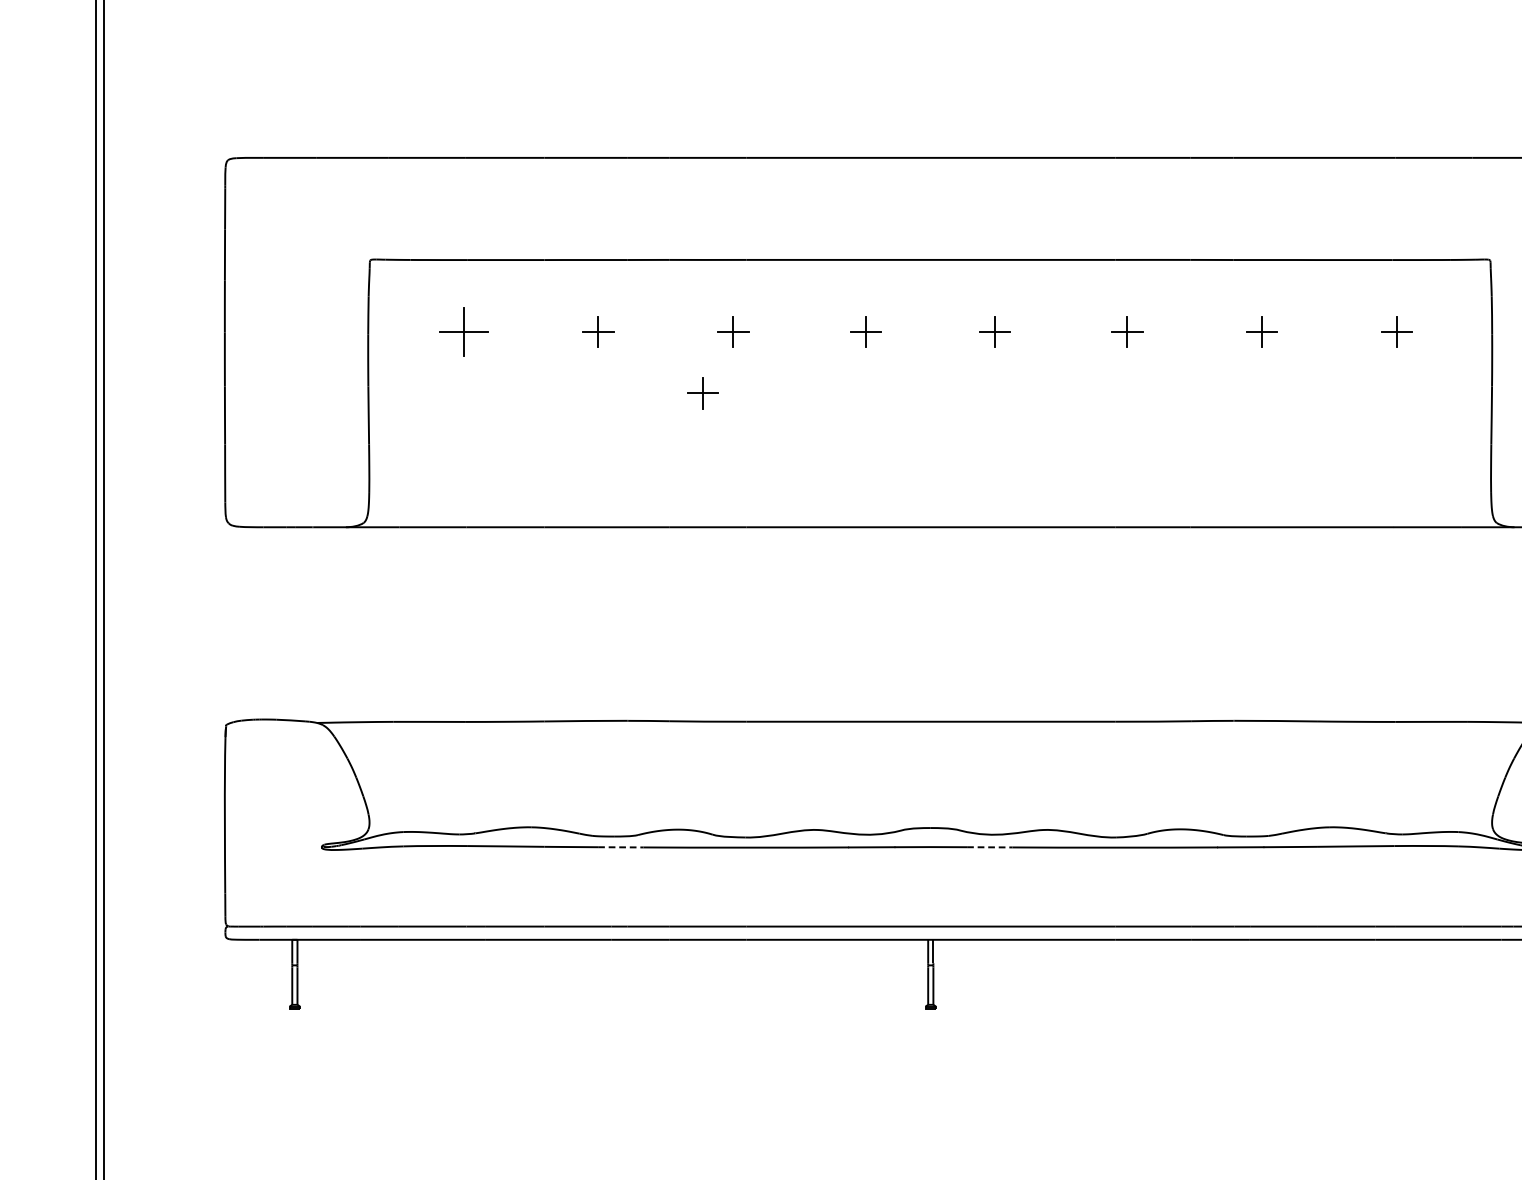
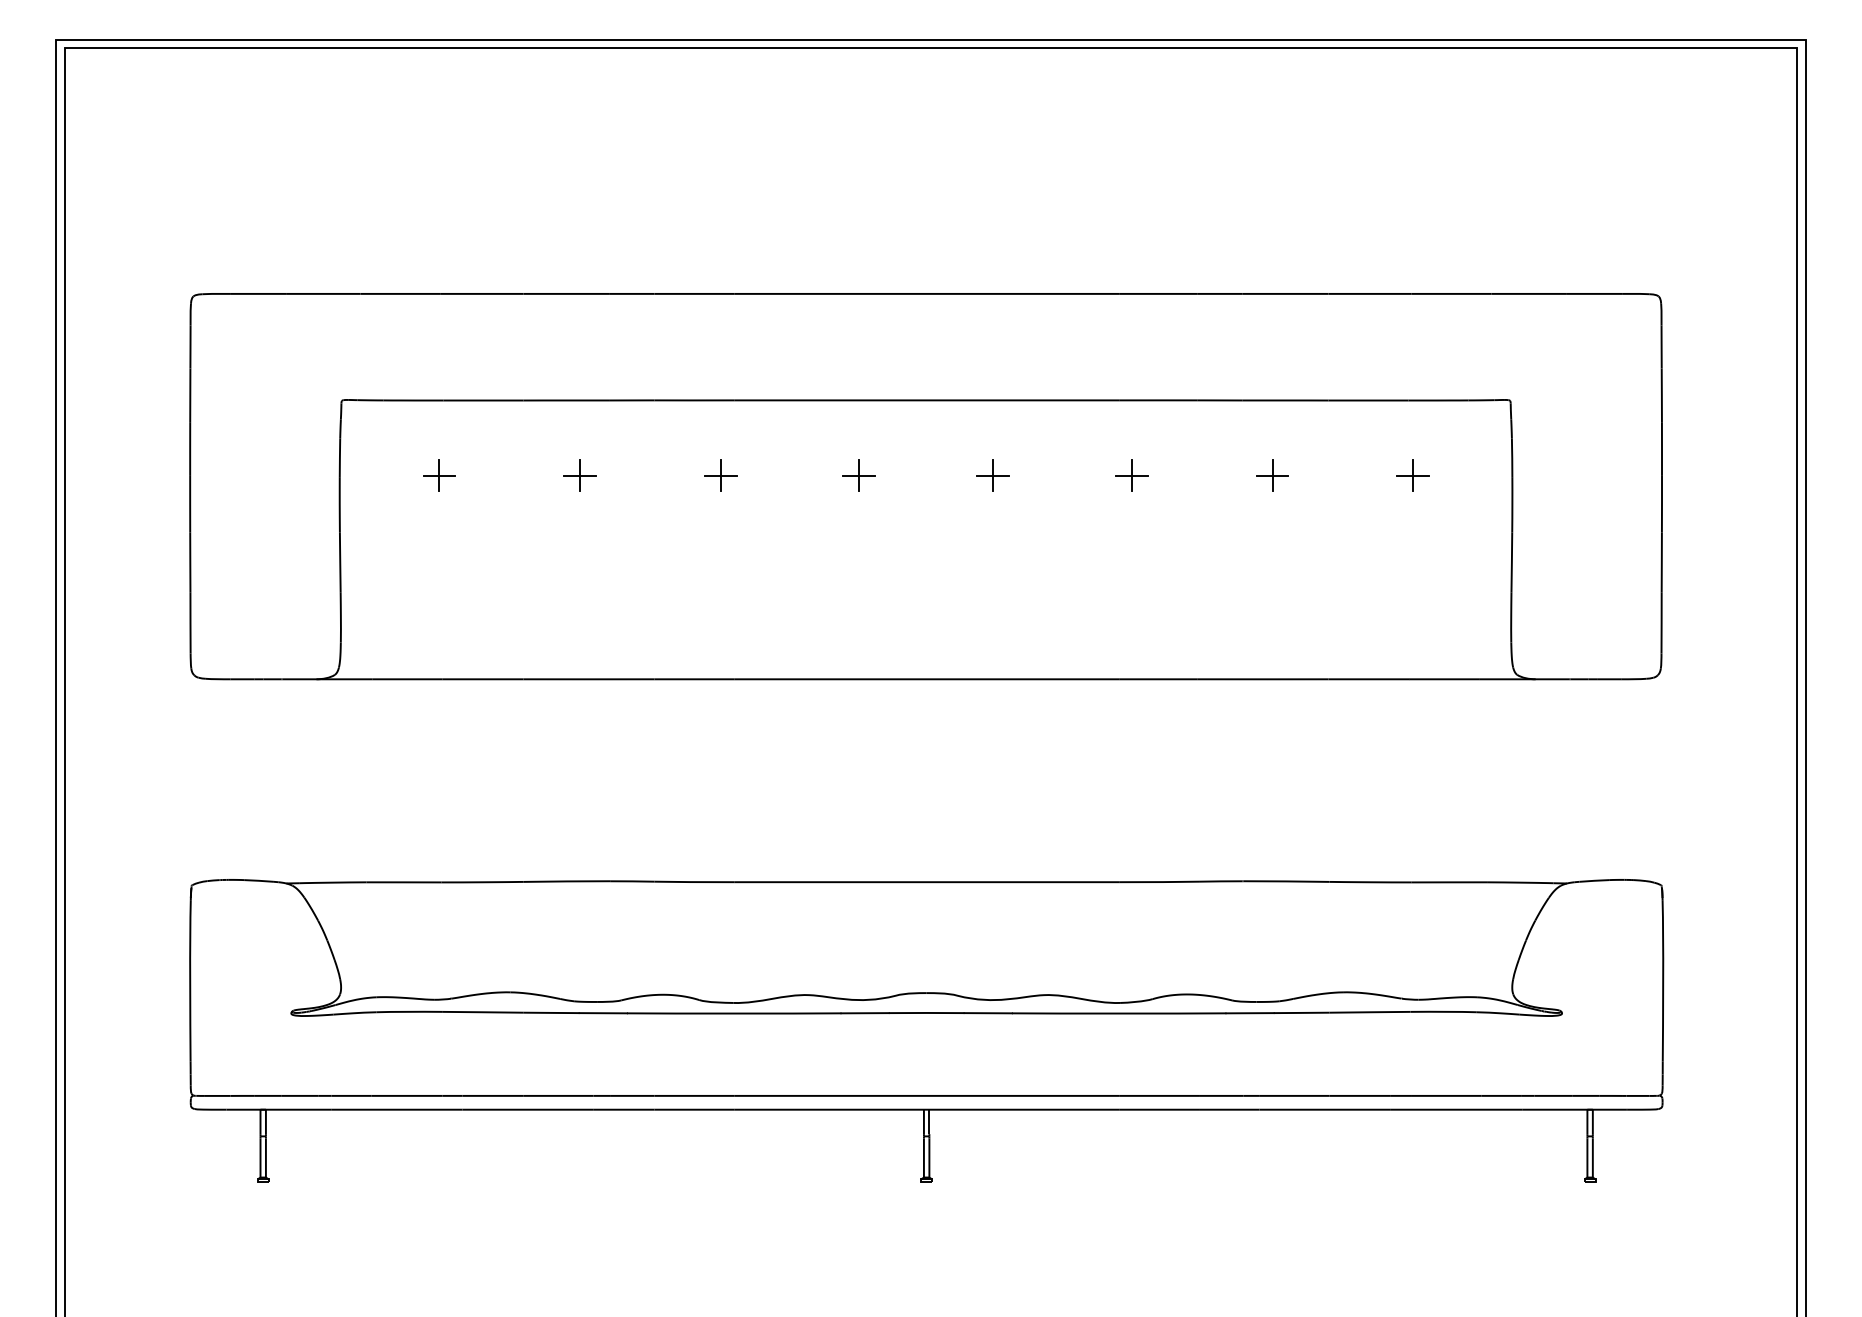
part: (463, 331) -> (439, 475), size x0.62
part: (702, 393) -> (688, 539), removed
line: (621, 847) -> (603, 1013), dashed -> solid
line: (990, 847) -> (988, 1013), dashed -> solid

